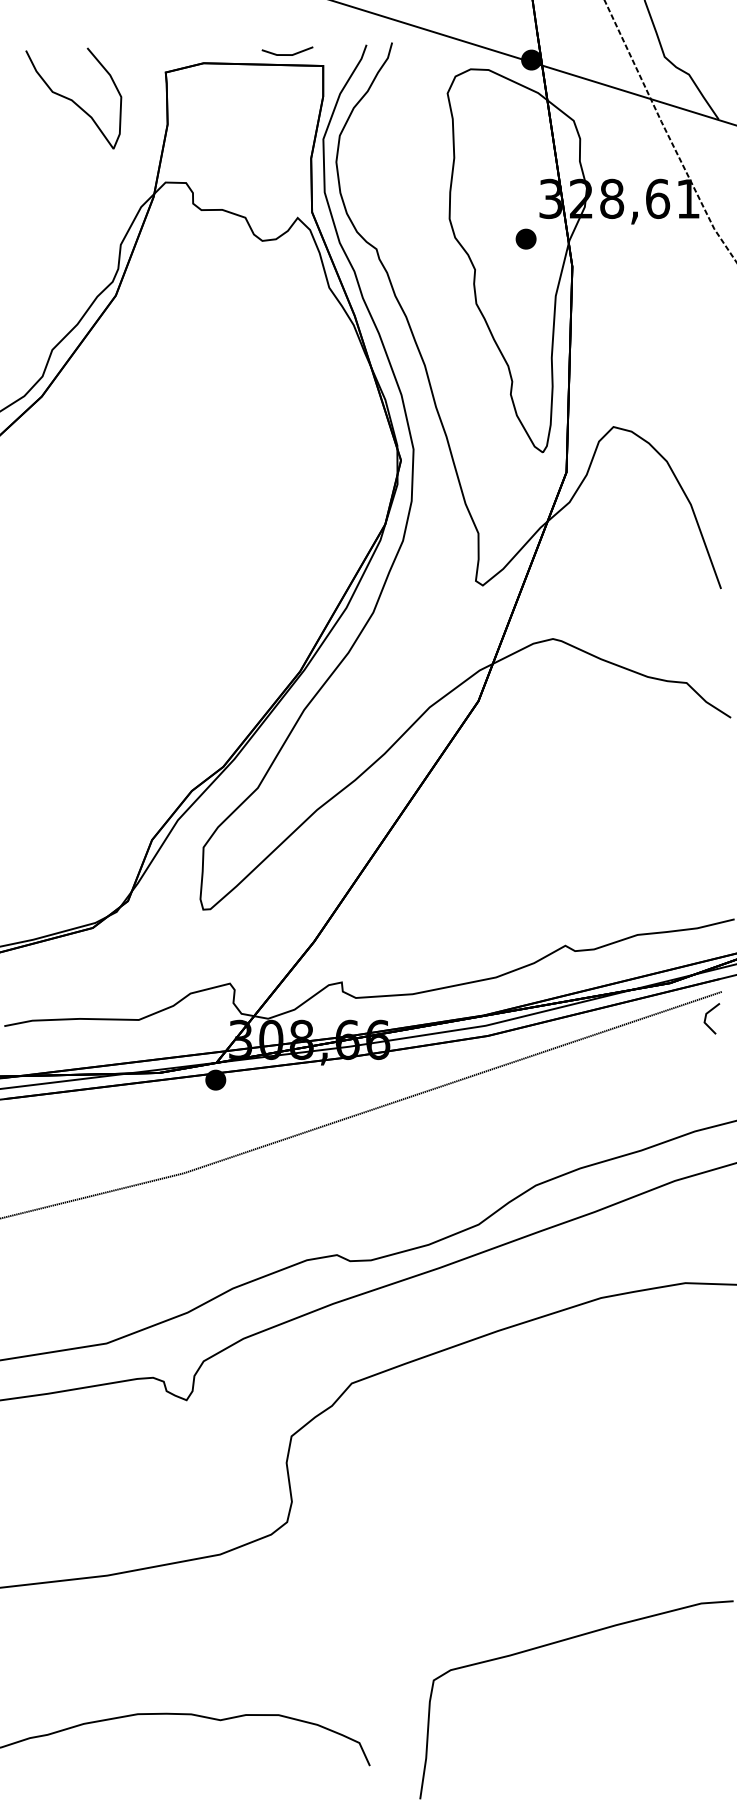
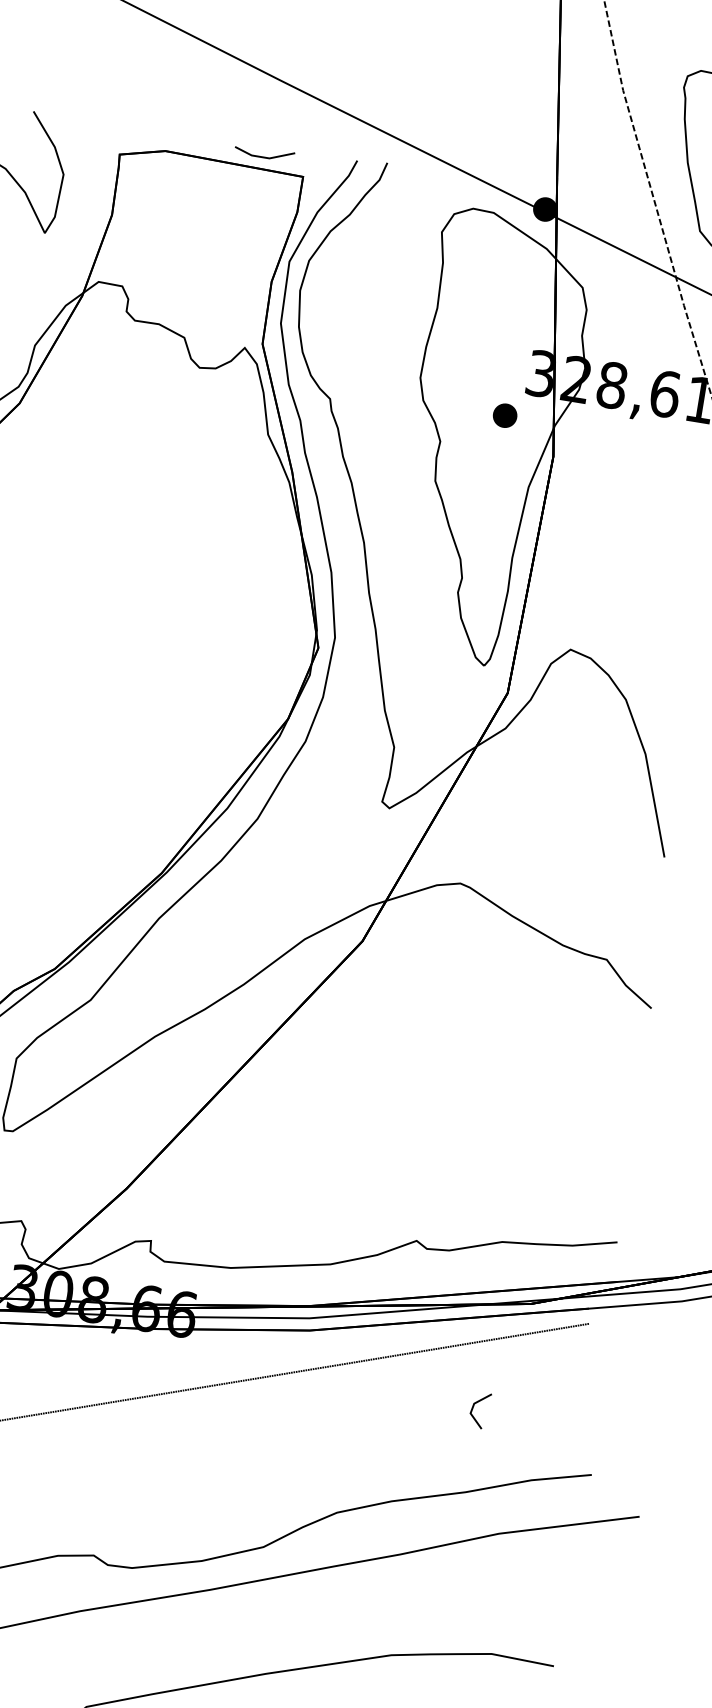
line: (706, 1018) -> (473, 1409), moved

